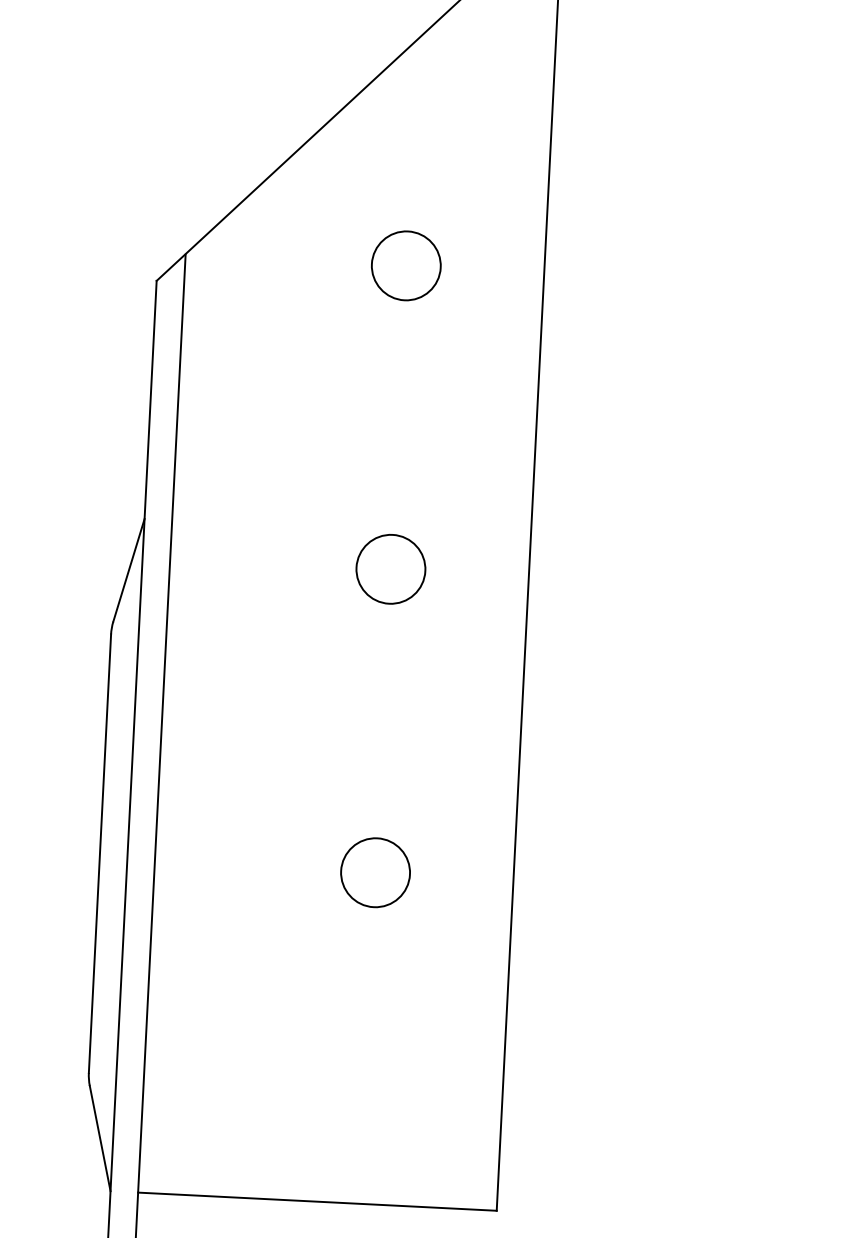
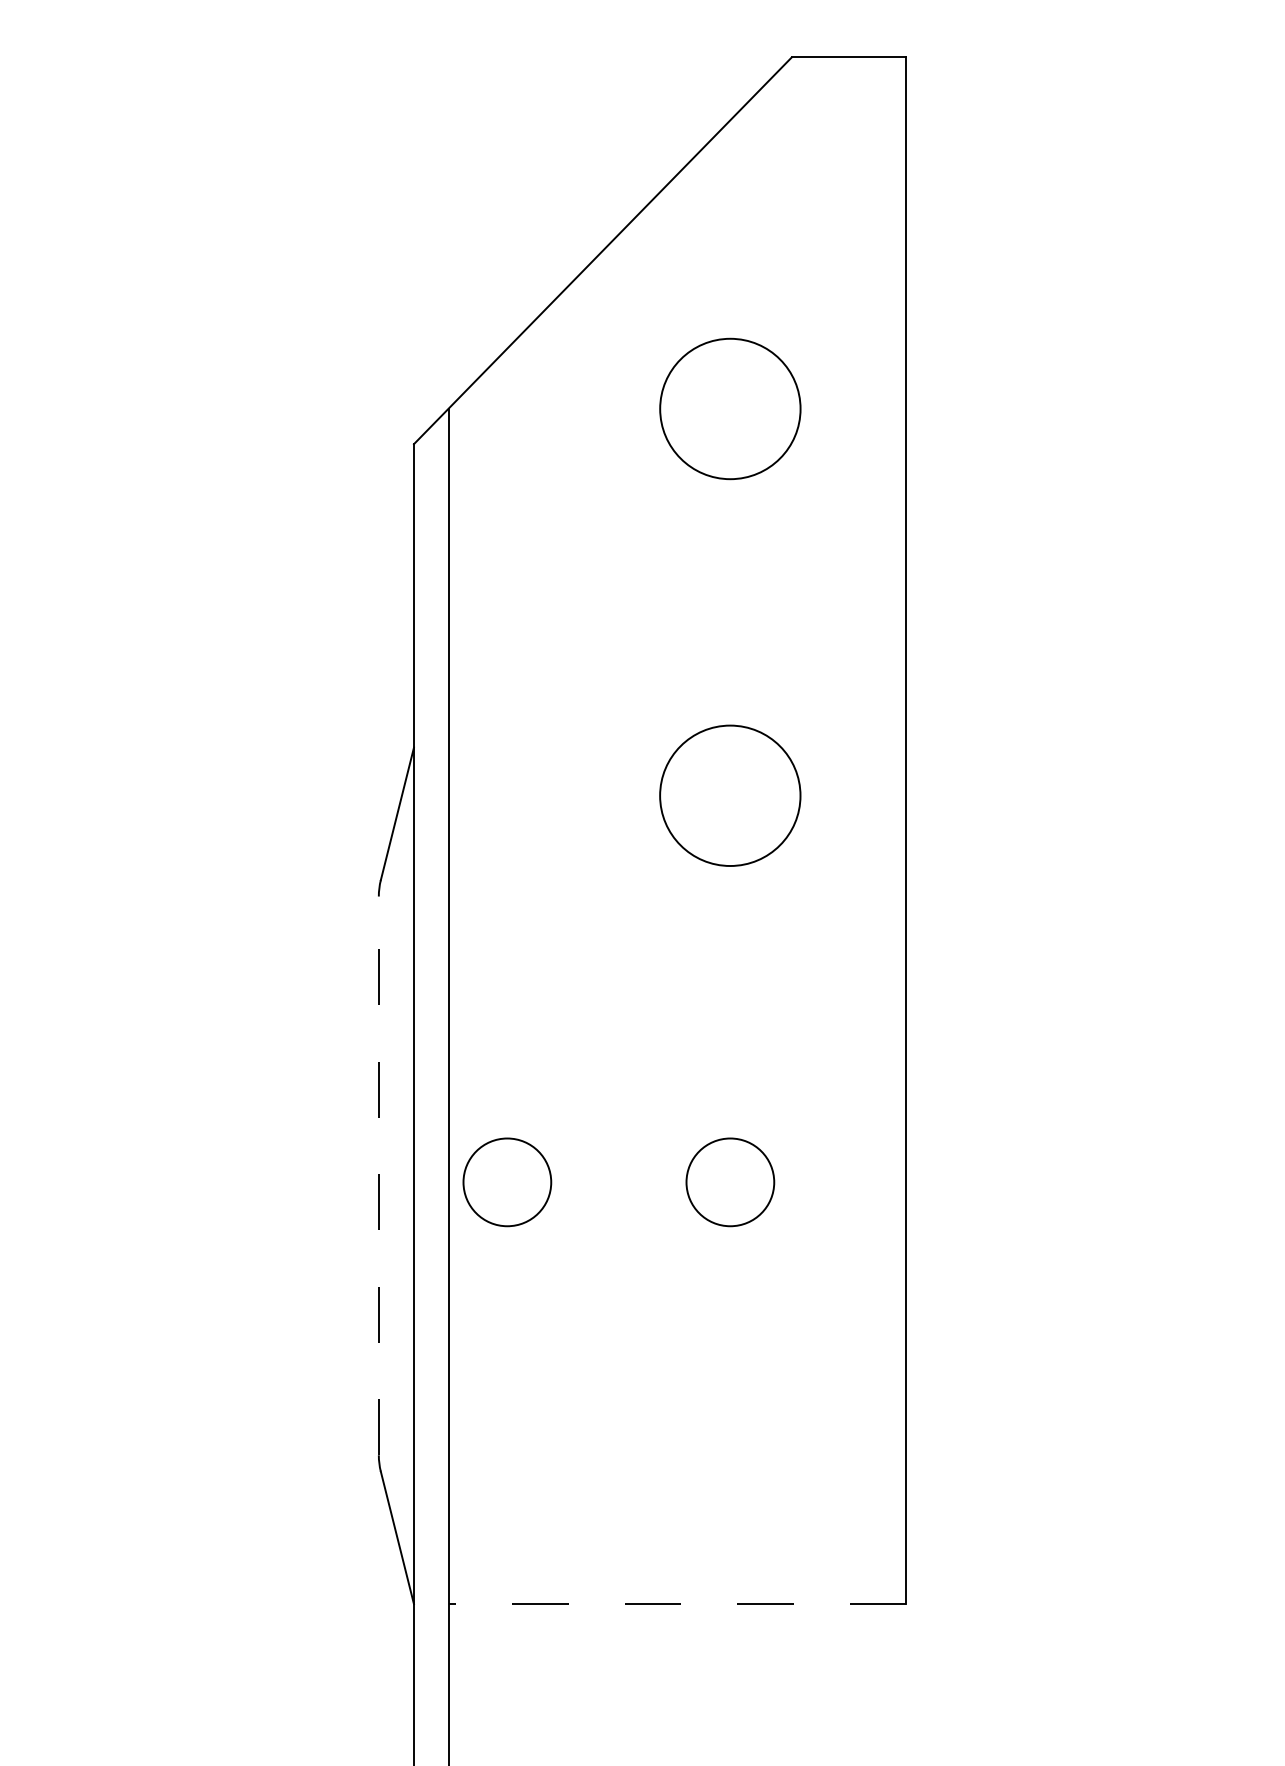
circle: (406, 265) -> (730, 408), size x1.6
circle: (391, 569) -> (730, 795), size x1.6
line: (99, 853) -> (378, 1175), solid -> dashed
circle: (200, 864) -> (507, 1182), added
line: (317, 1201) -> (677, 1604), solid -> dashed

